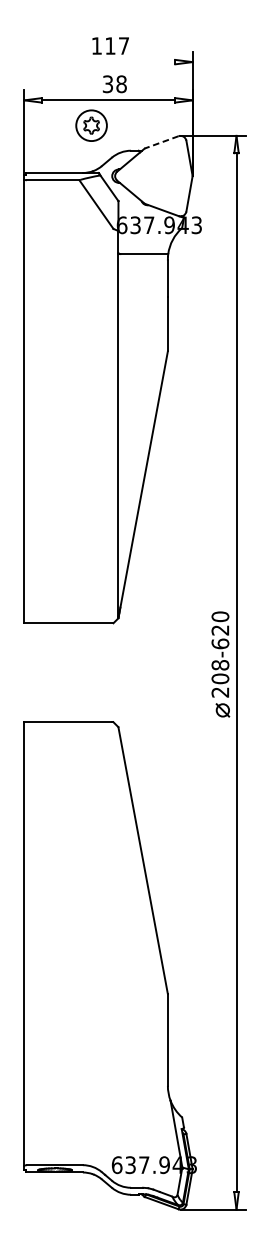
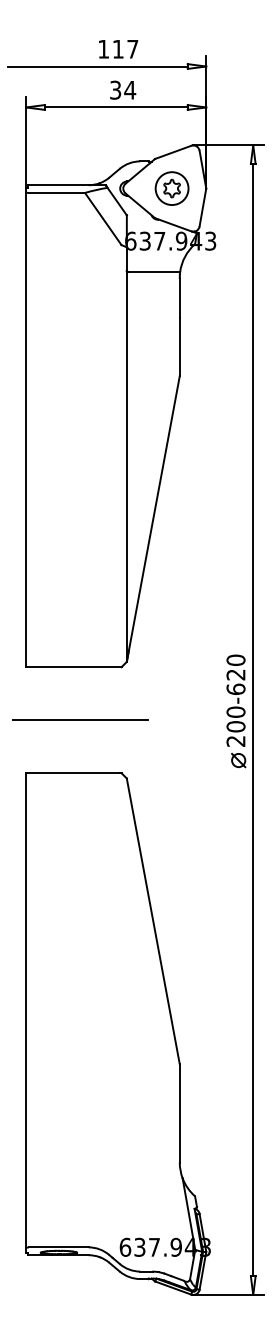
line: (91, 62) -> (97, 66), added
text: (121, 83) -> (130, 89), 38 -> 34
part: (91, 125) -> (171, 188), moved
line: (161, 142) -> (172, 152), dashed -> solid
text: (219, 664) -> (235, 711), 208-620 -> 200-620
line: (75, 673) -> (80, 720), added

